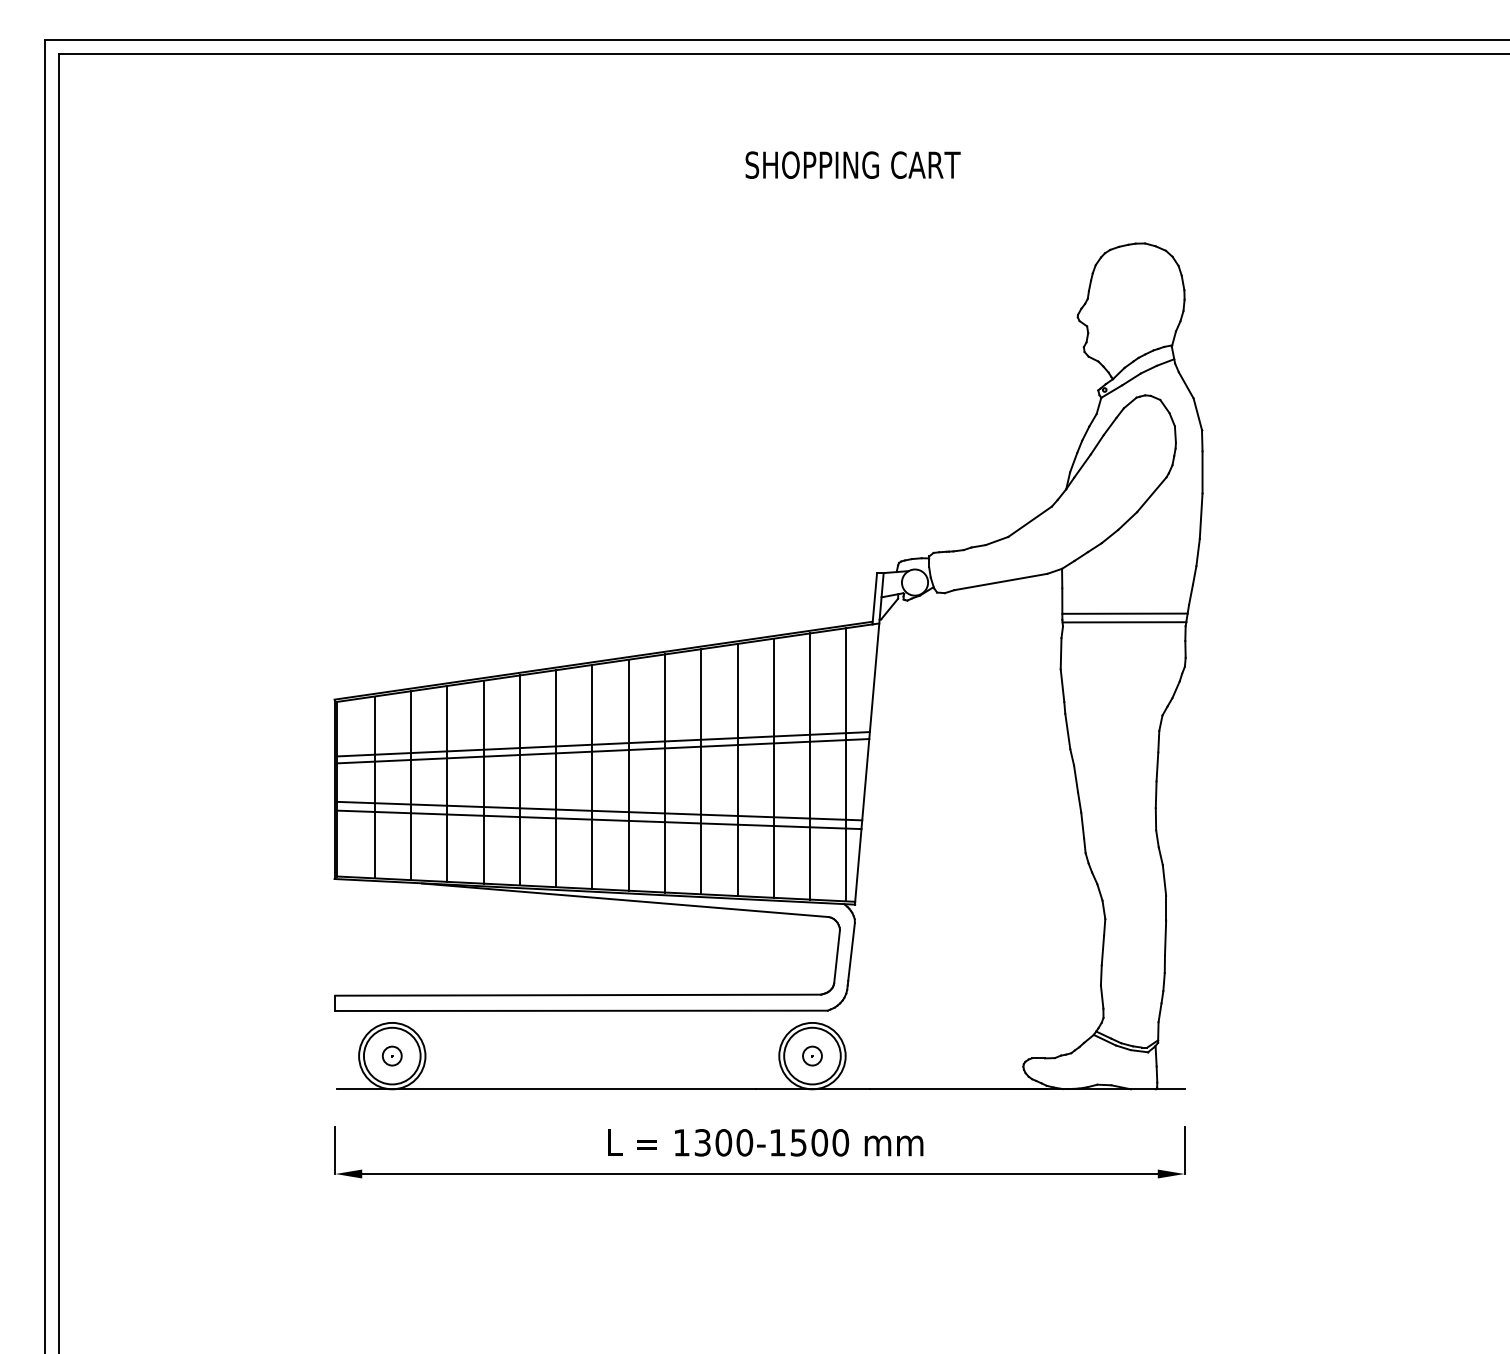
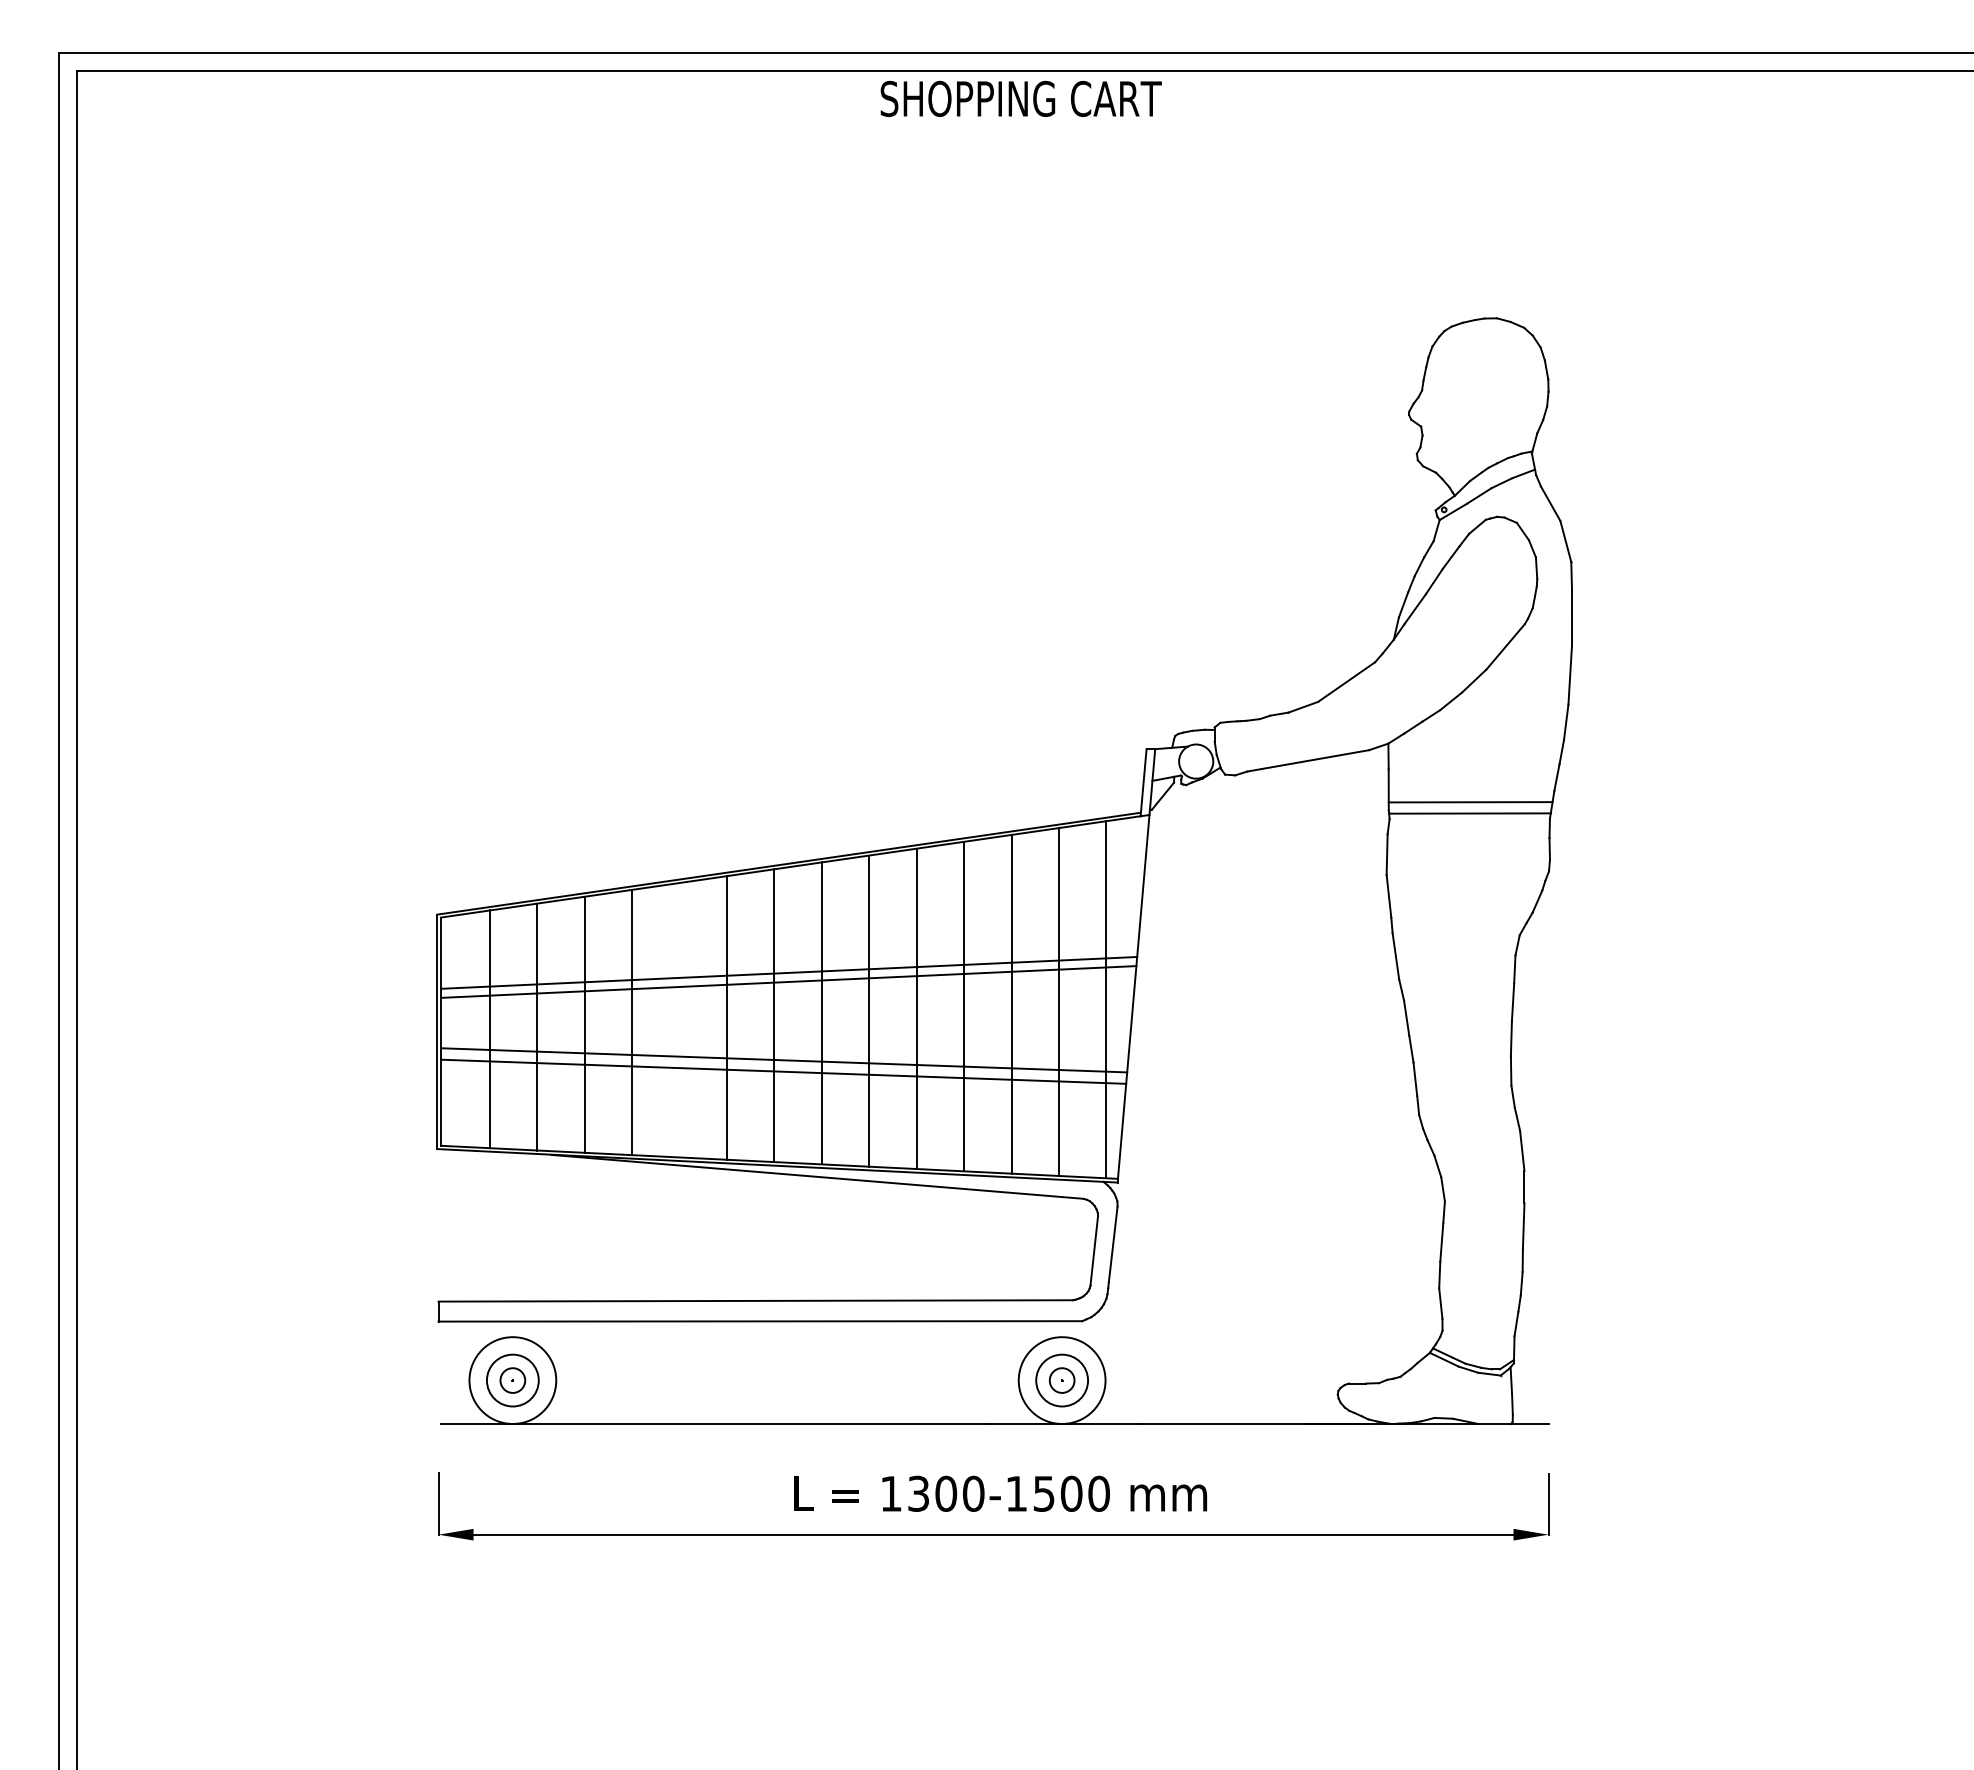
text: (852, 164) -> (1020, 98), moved
line: (519, 780) -> (679, 1020), removed
circle: (392, 1056) -> (512, 1380), size x0.7
circle: (812, 1056) -> (1062, 1380), size x0.7

